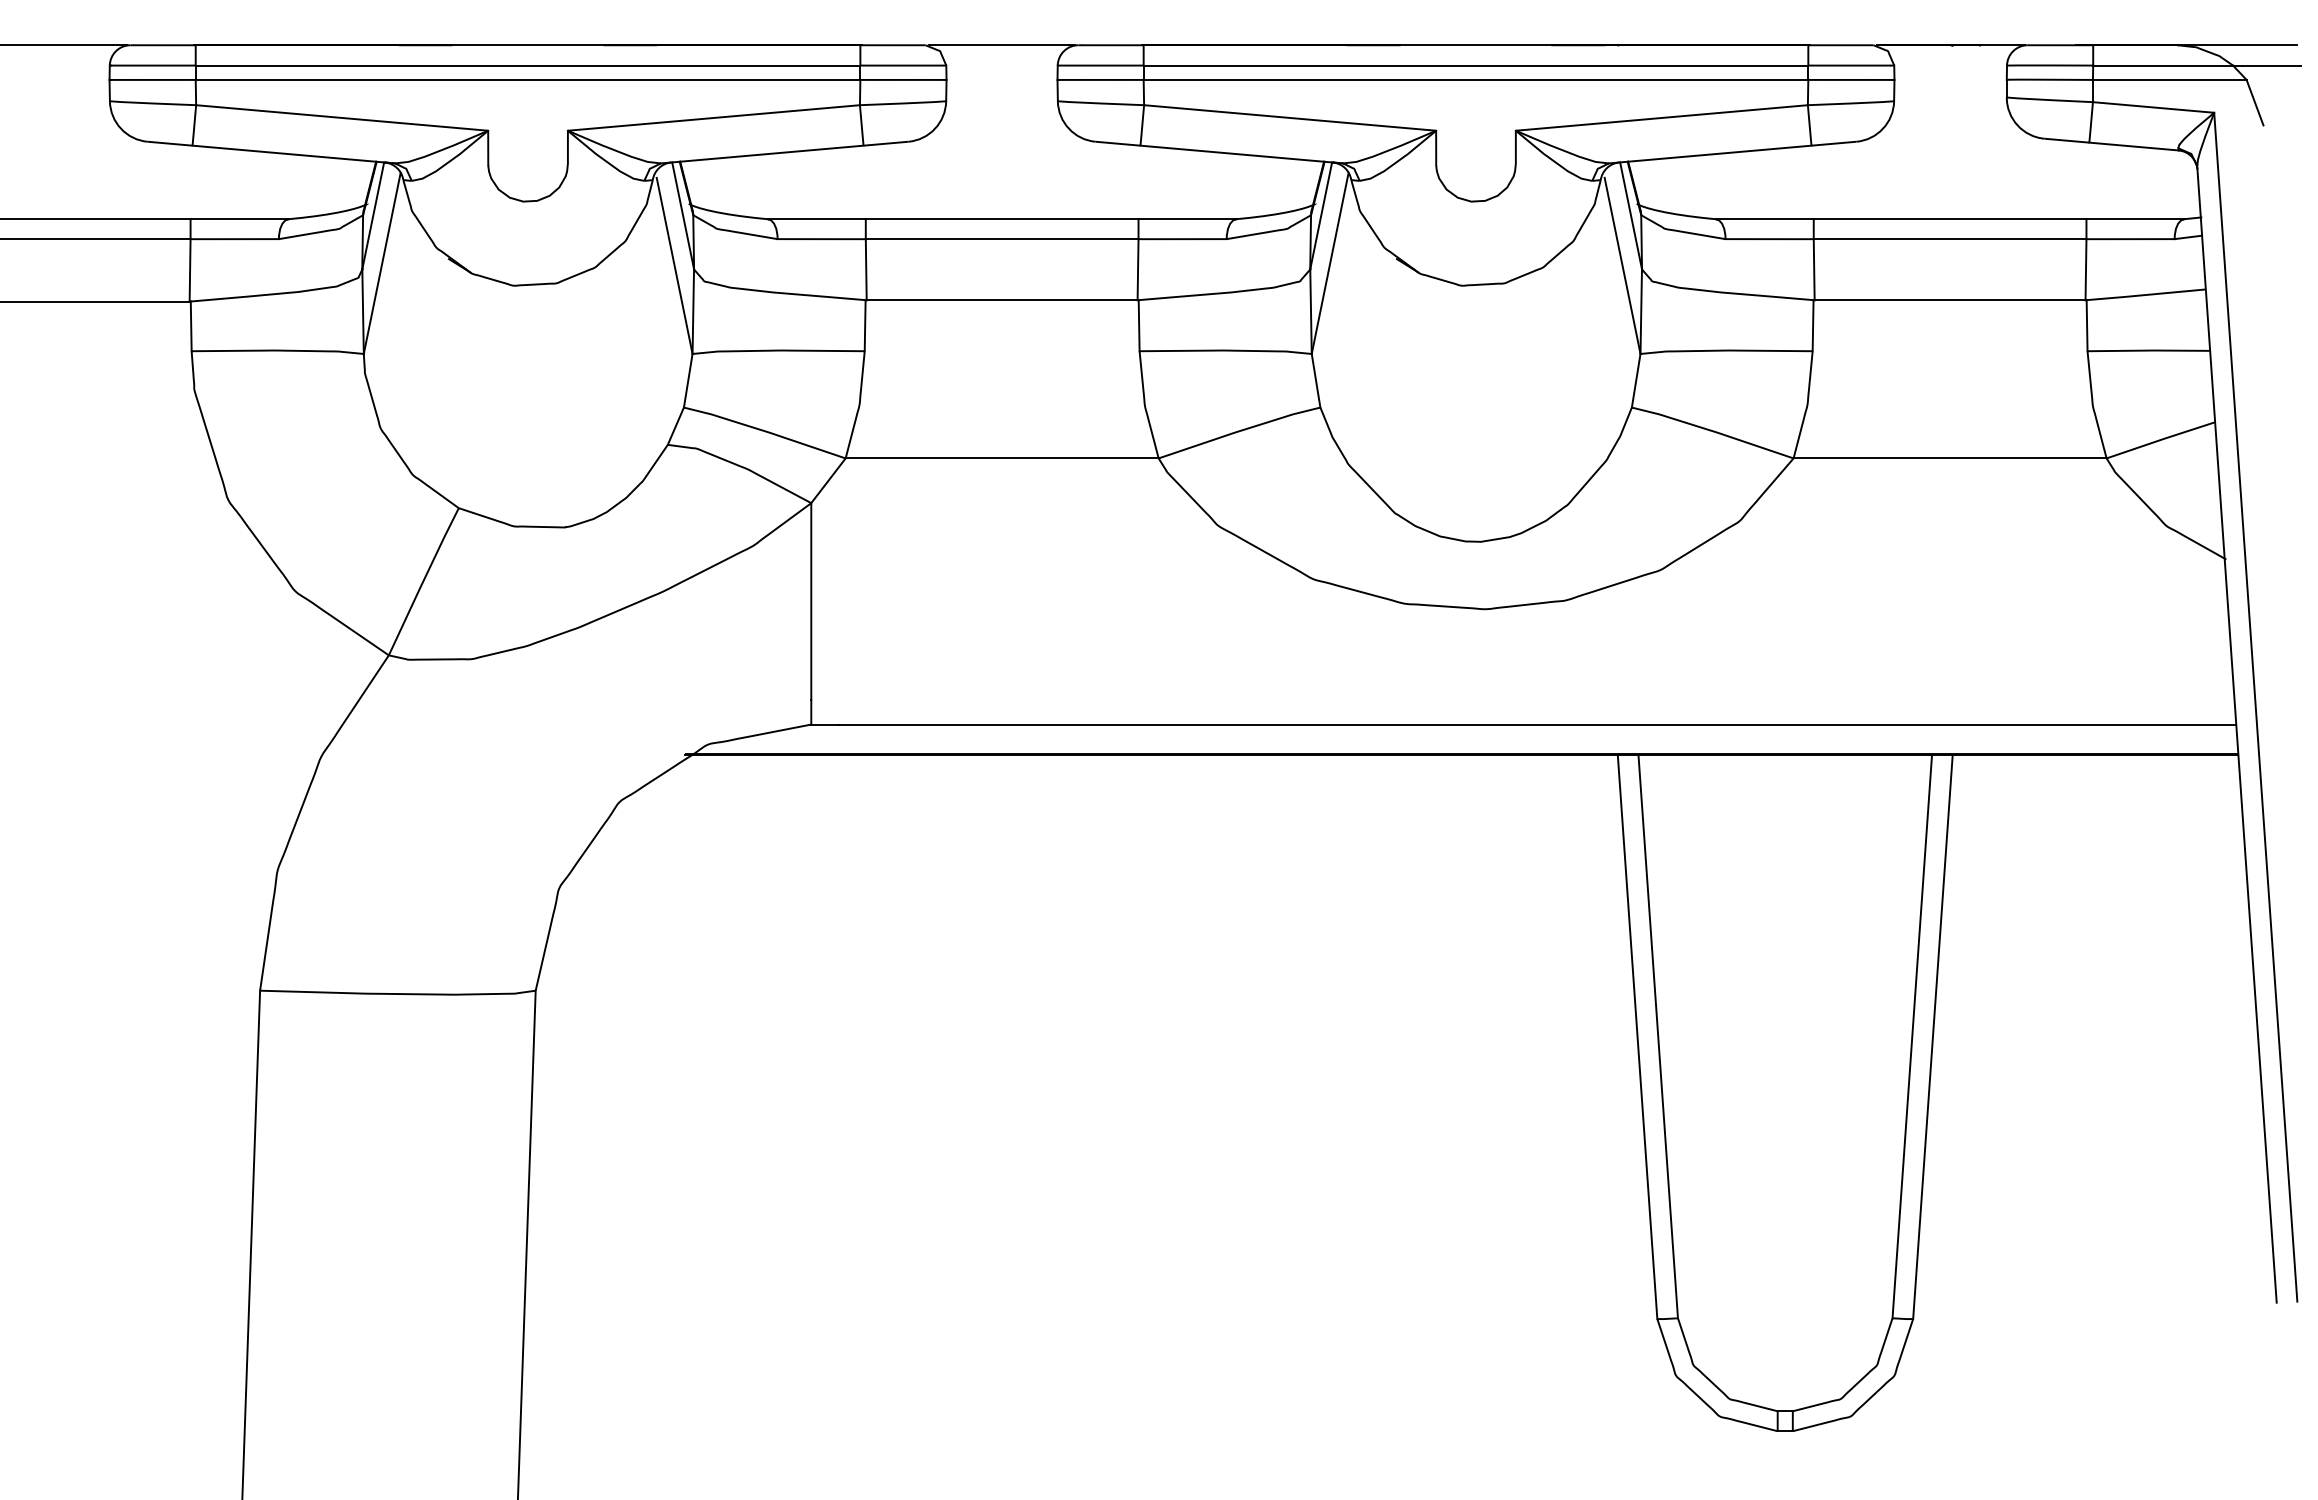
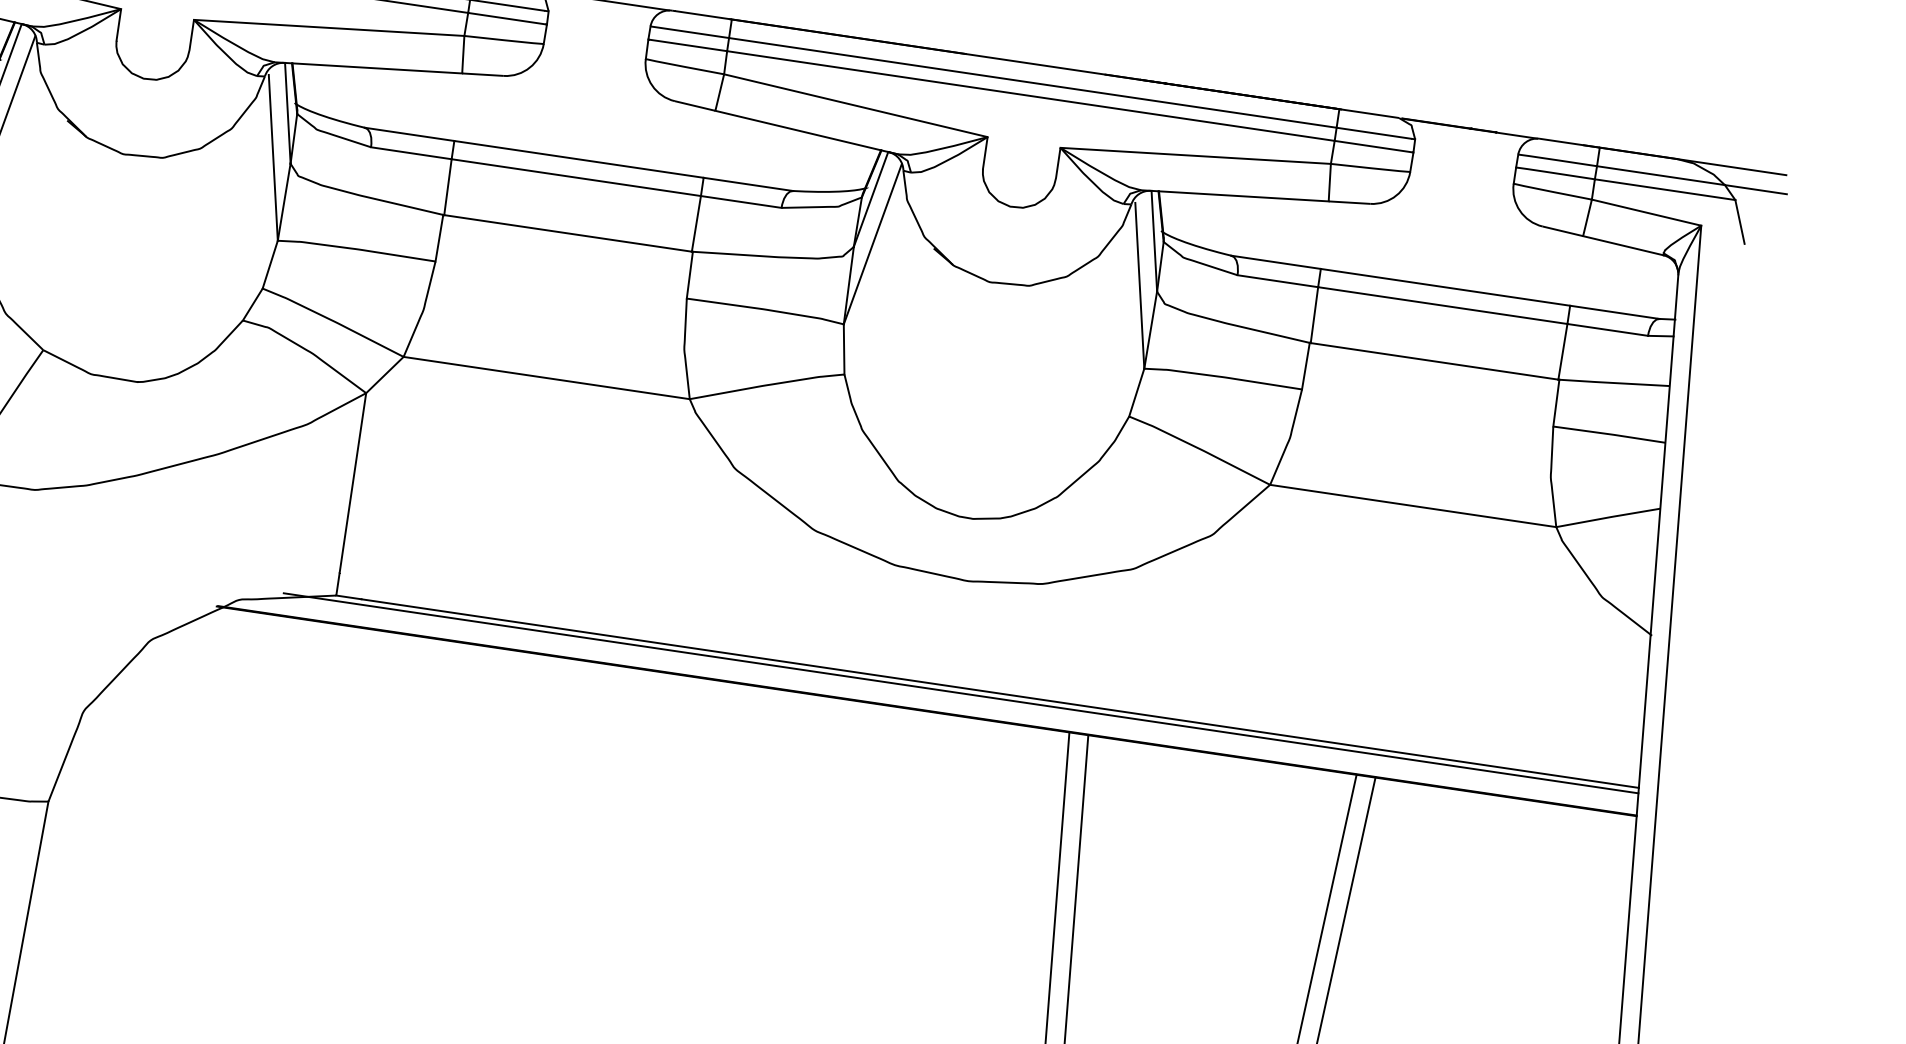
line: (1495, 730) -> (960, 693), added

